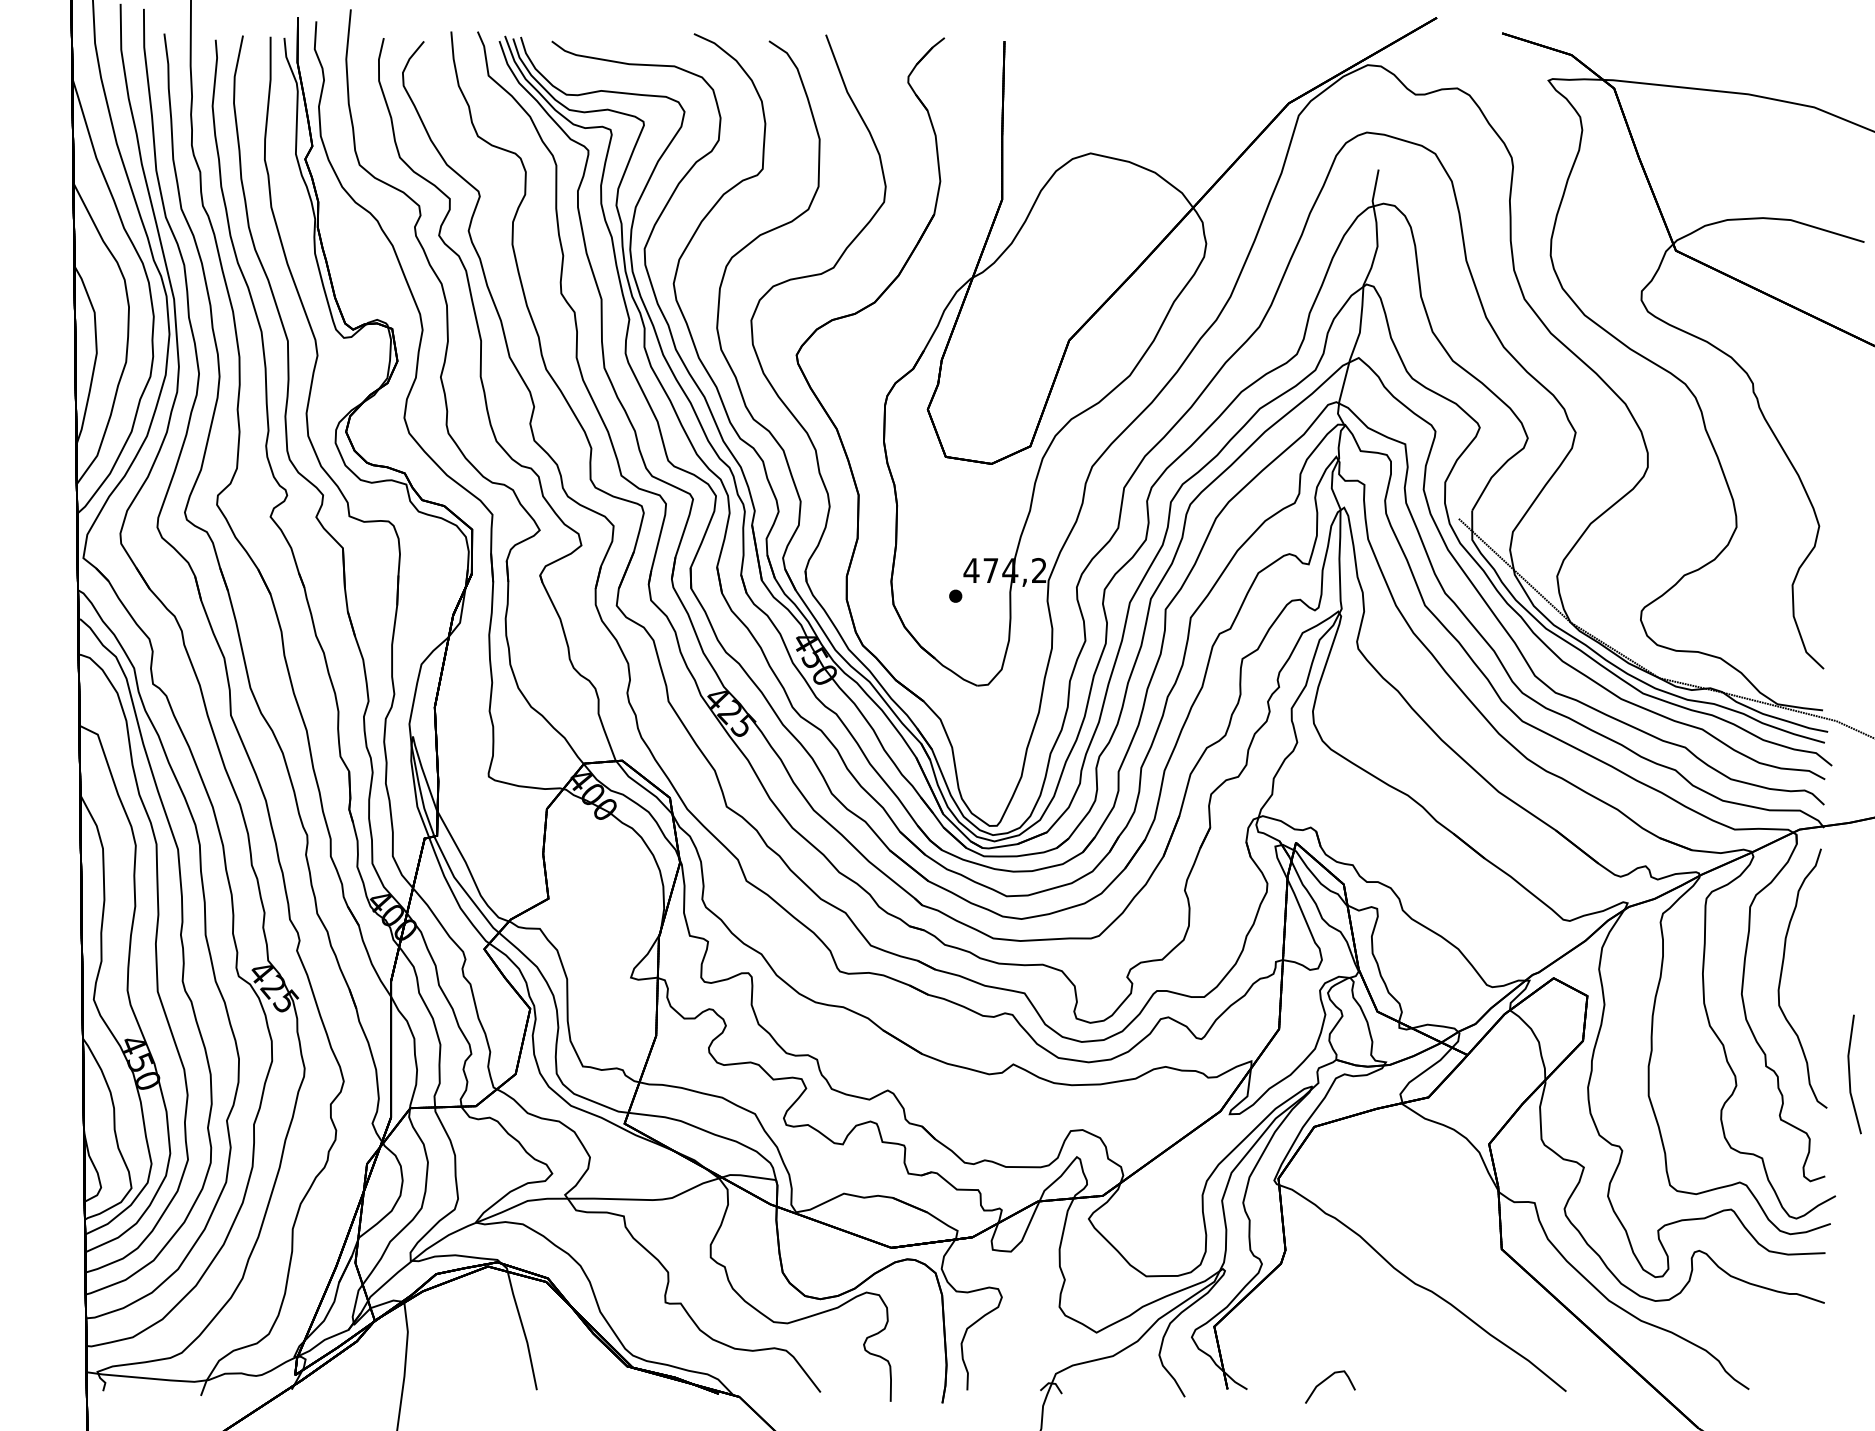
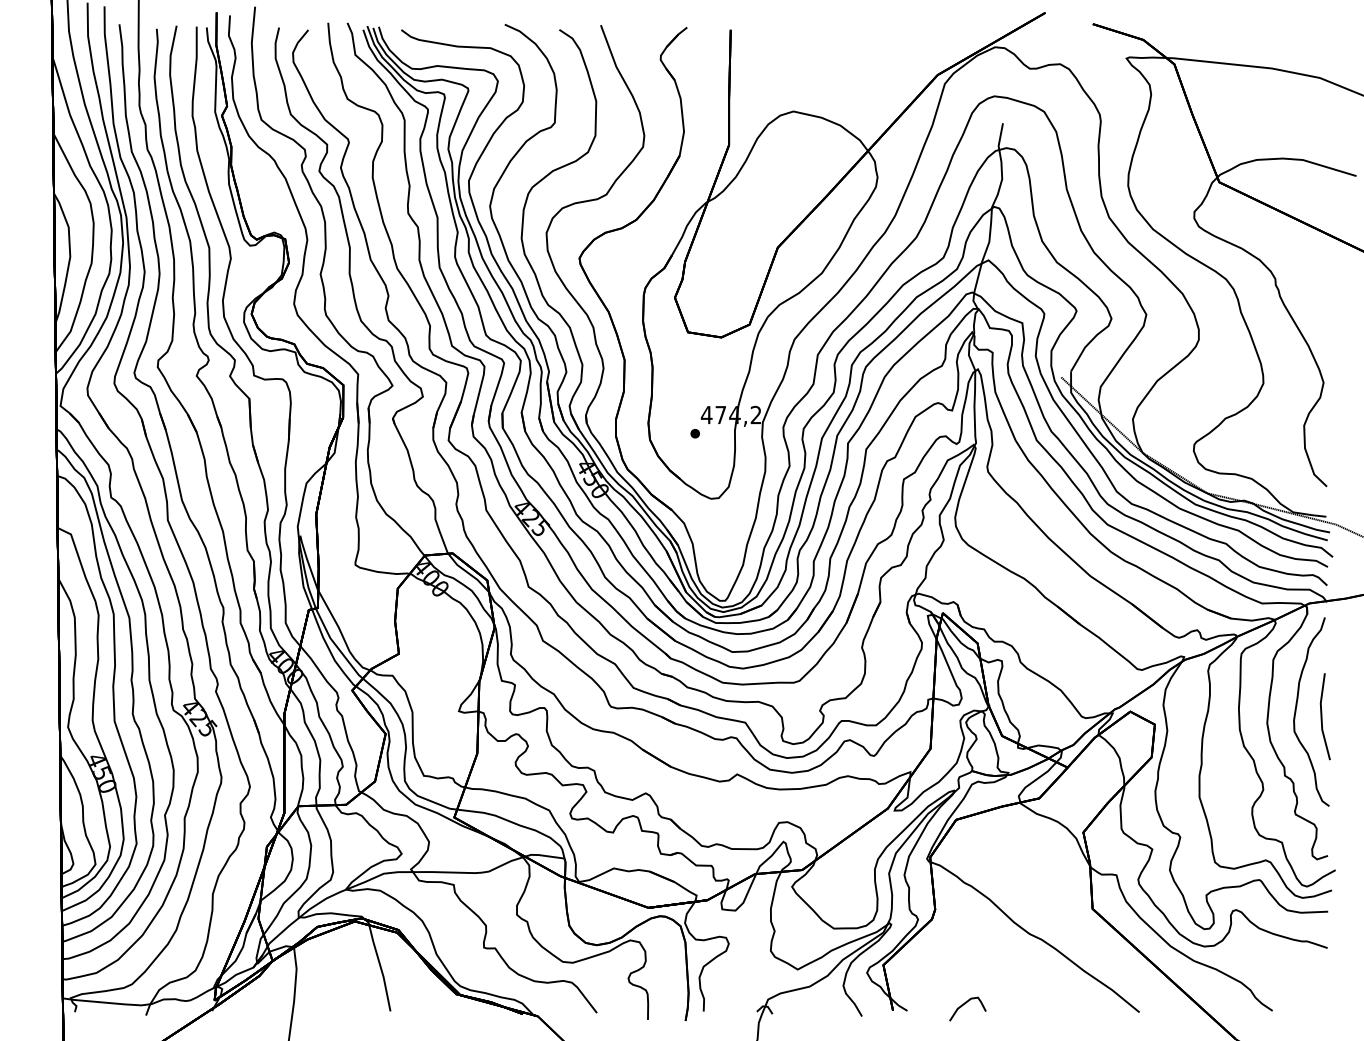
line: (1850, 1074) -> (1322, 716), moved

